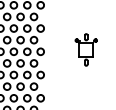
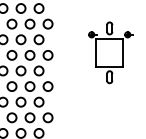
part: (85, 49) -> (108, 52), size x1.43

